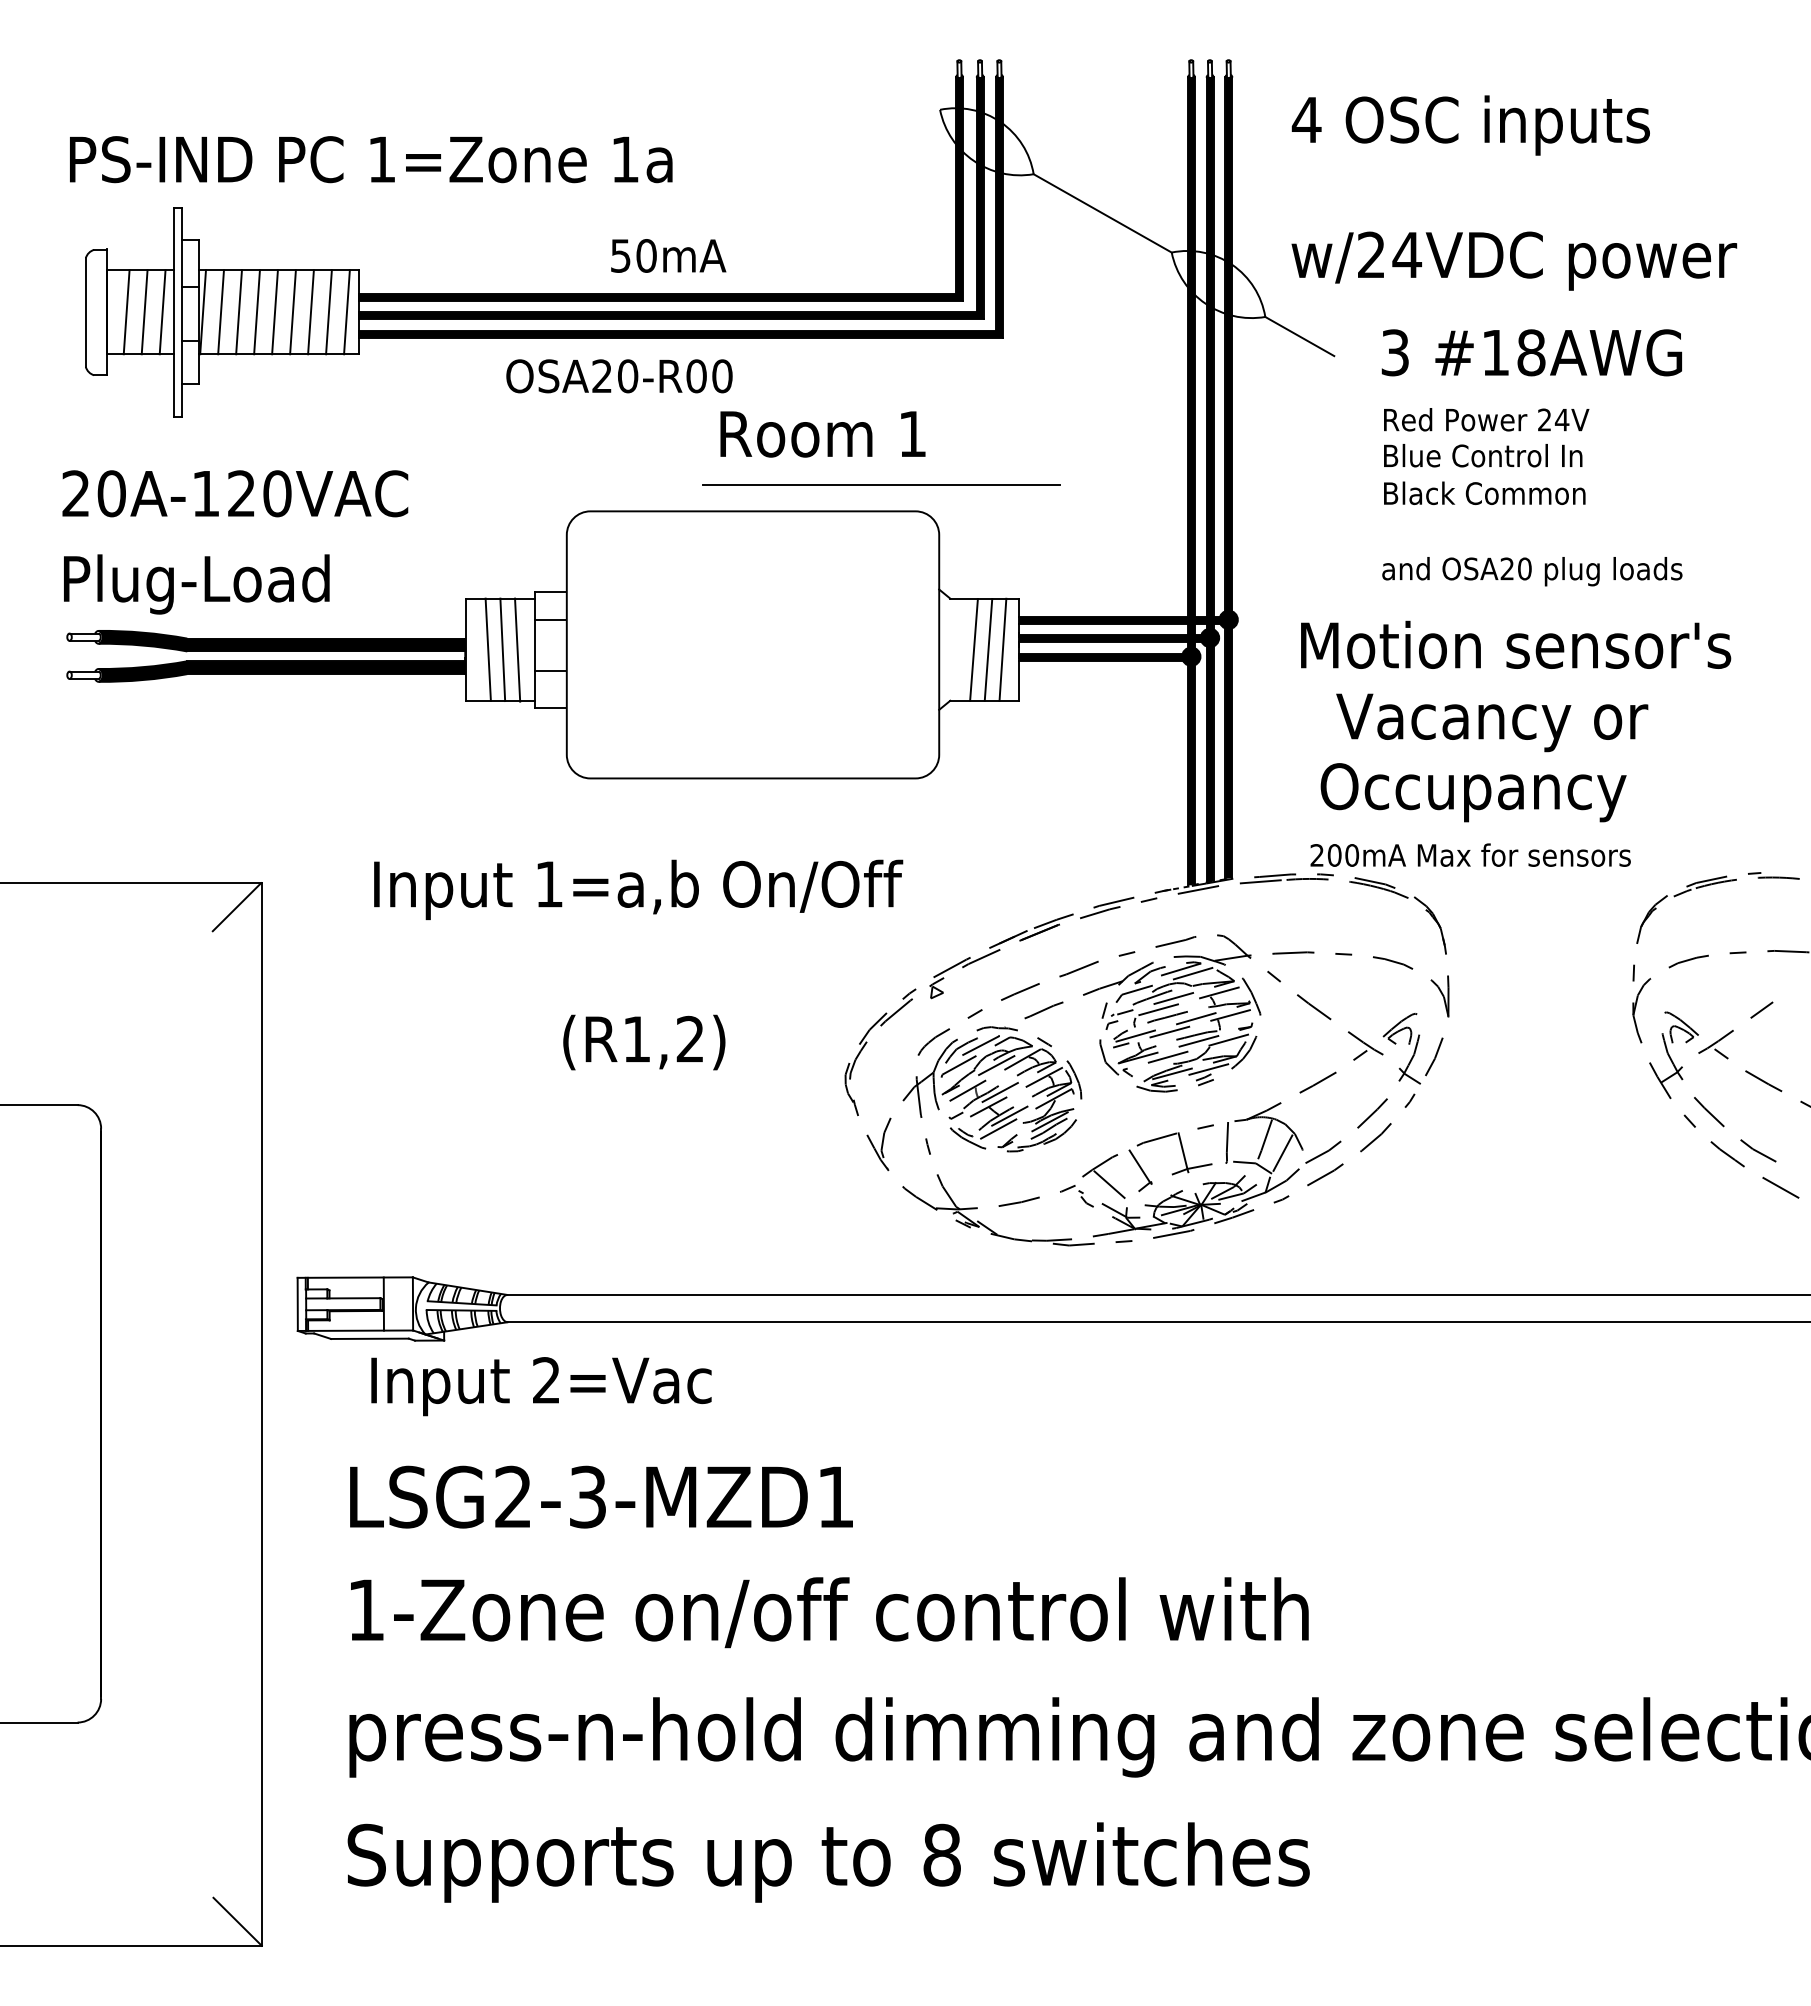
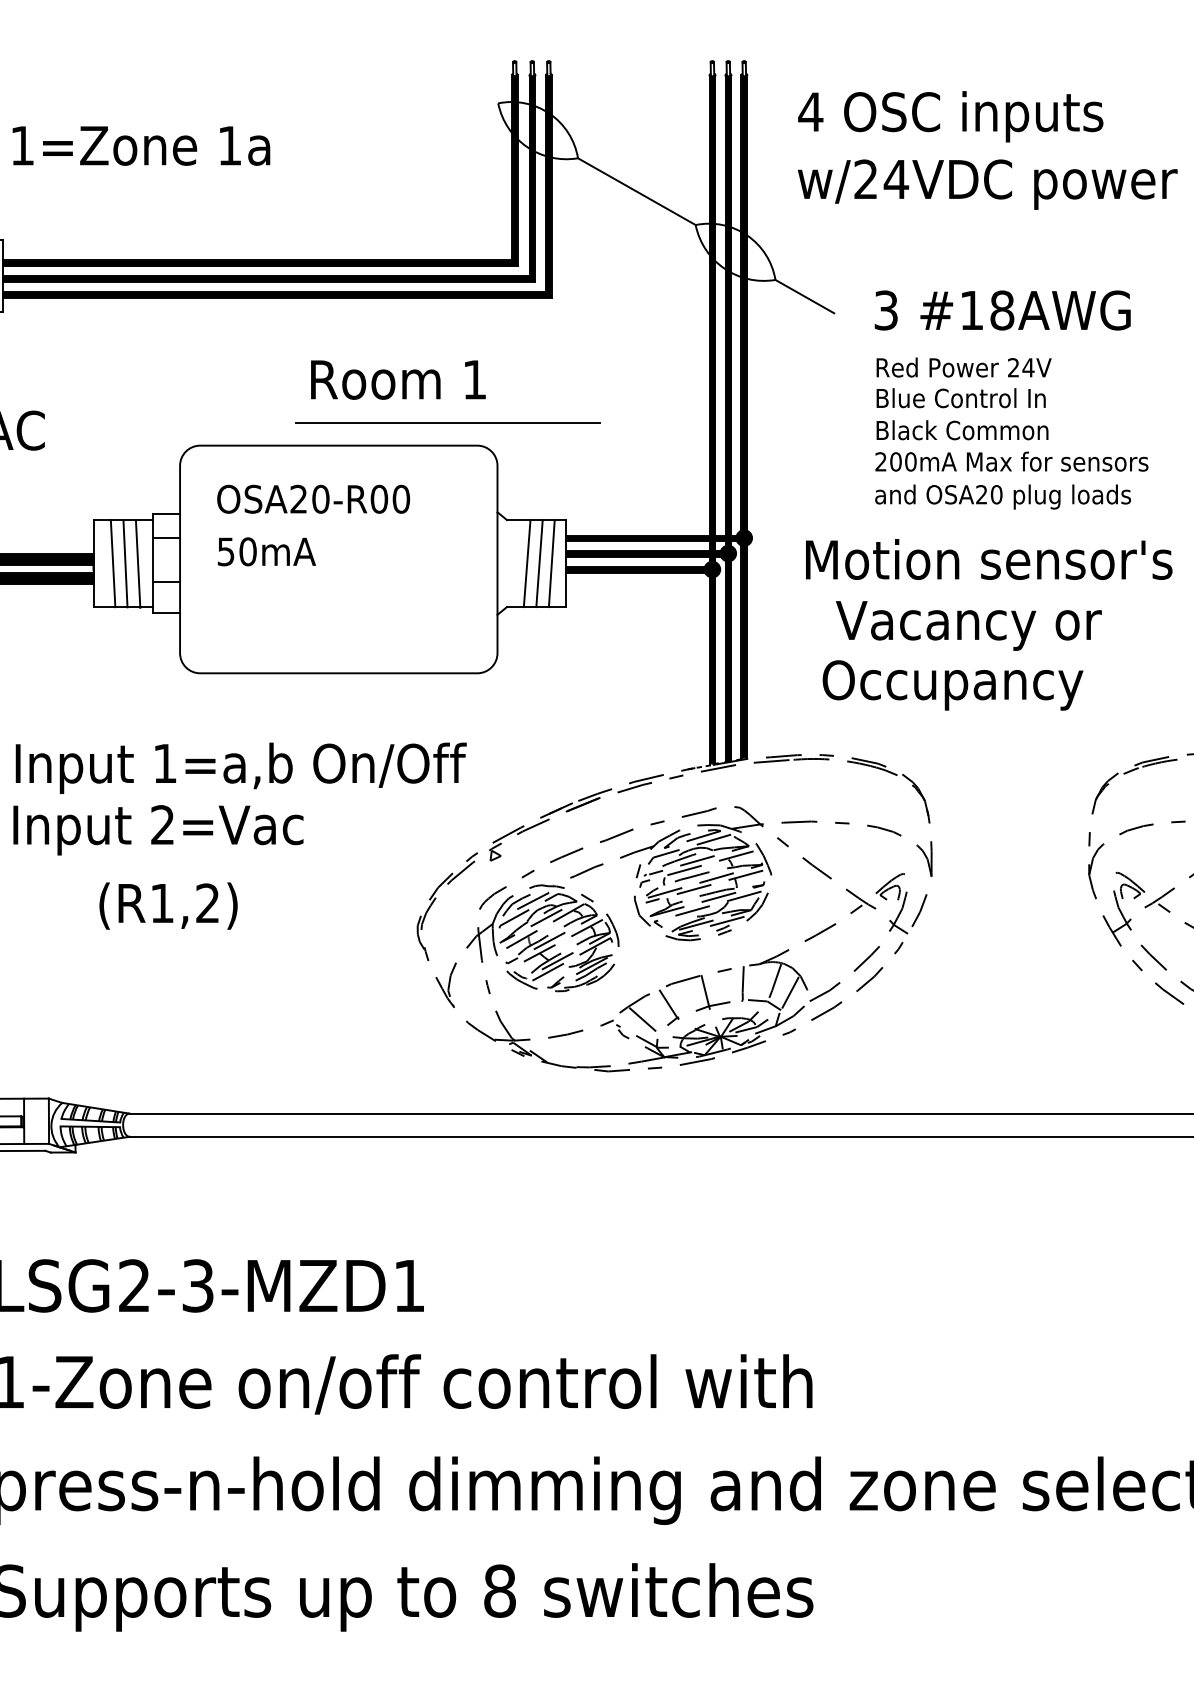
text: (668, 255) -> (266, 551), moved
text: (1514, 260) -> (987, 184), moved
text: (619, 376) -> (313, 499), moved
text: (1470, 854) -> (1011, 461), moved
text: (644, 1042) -> (168, 906), moved
text: (541, 1386) -> (158, 830), moved

